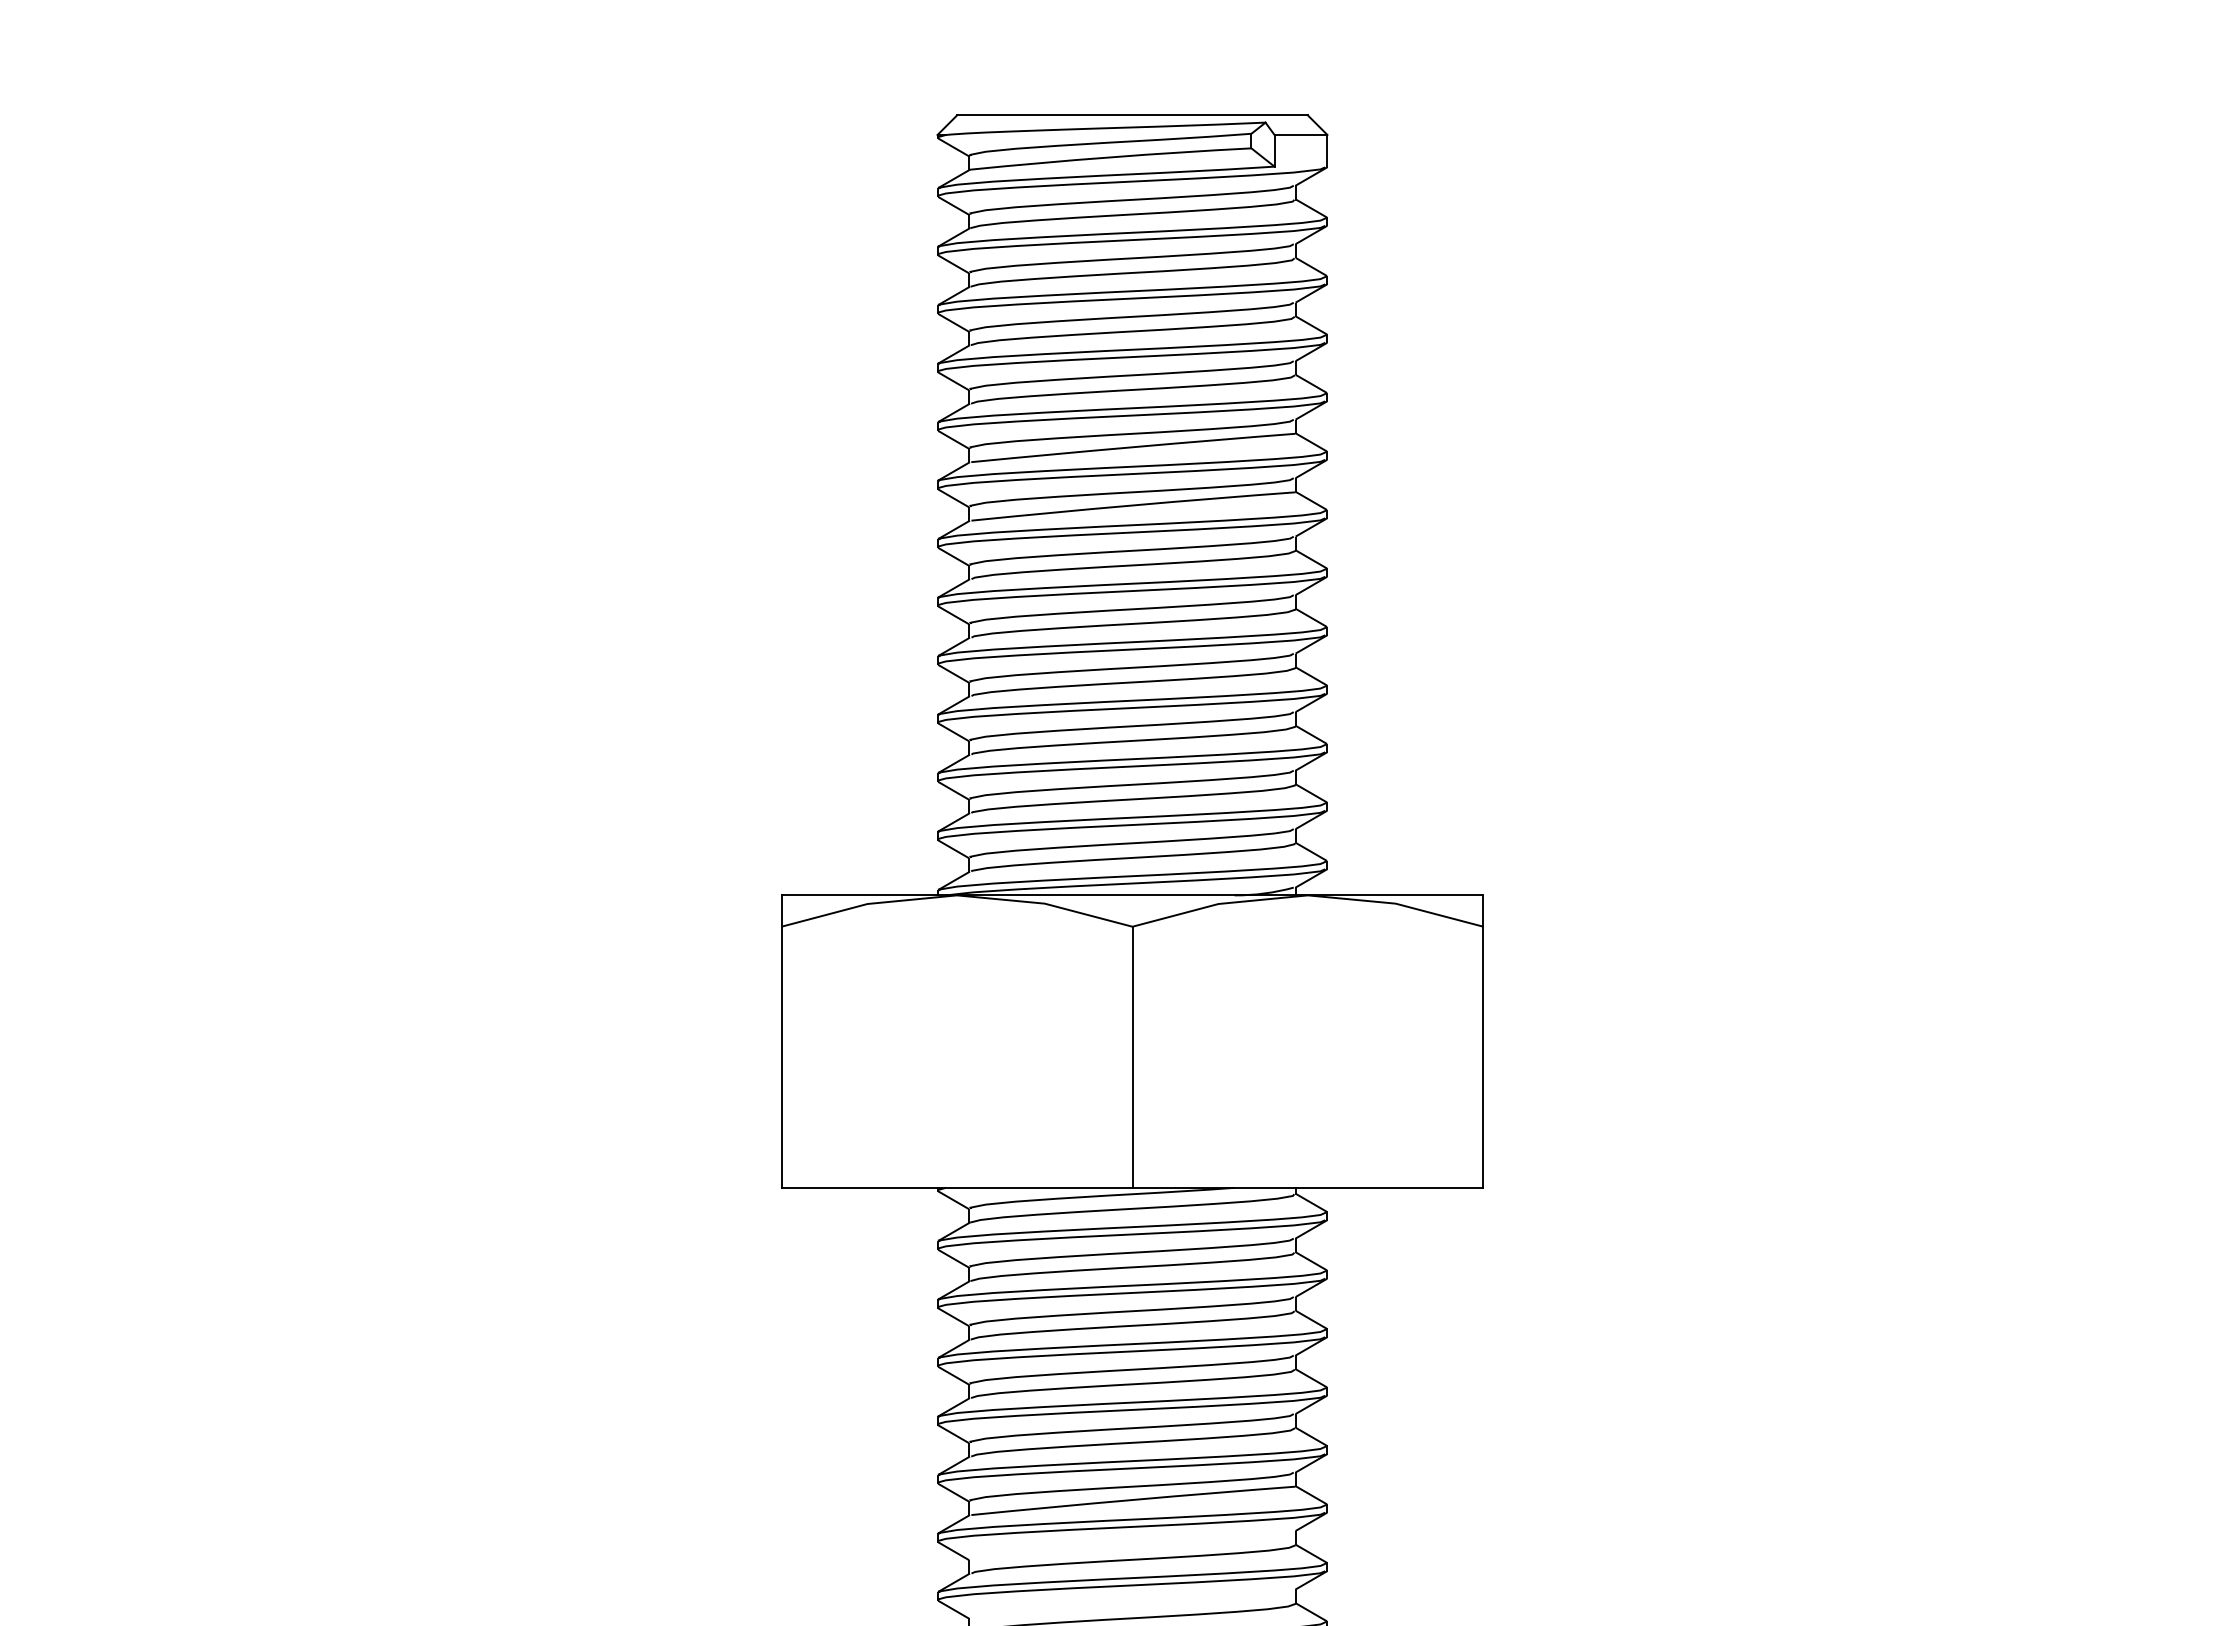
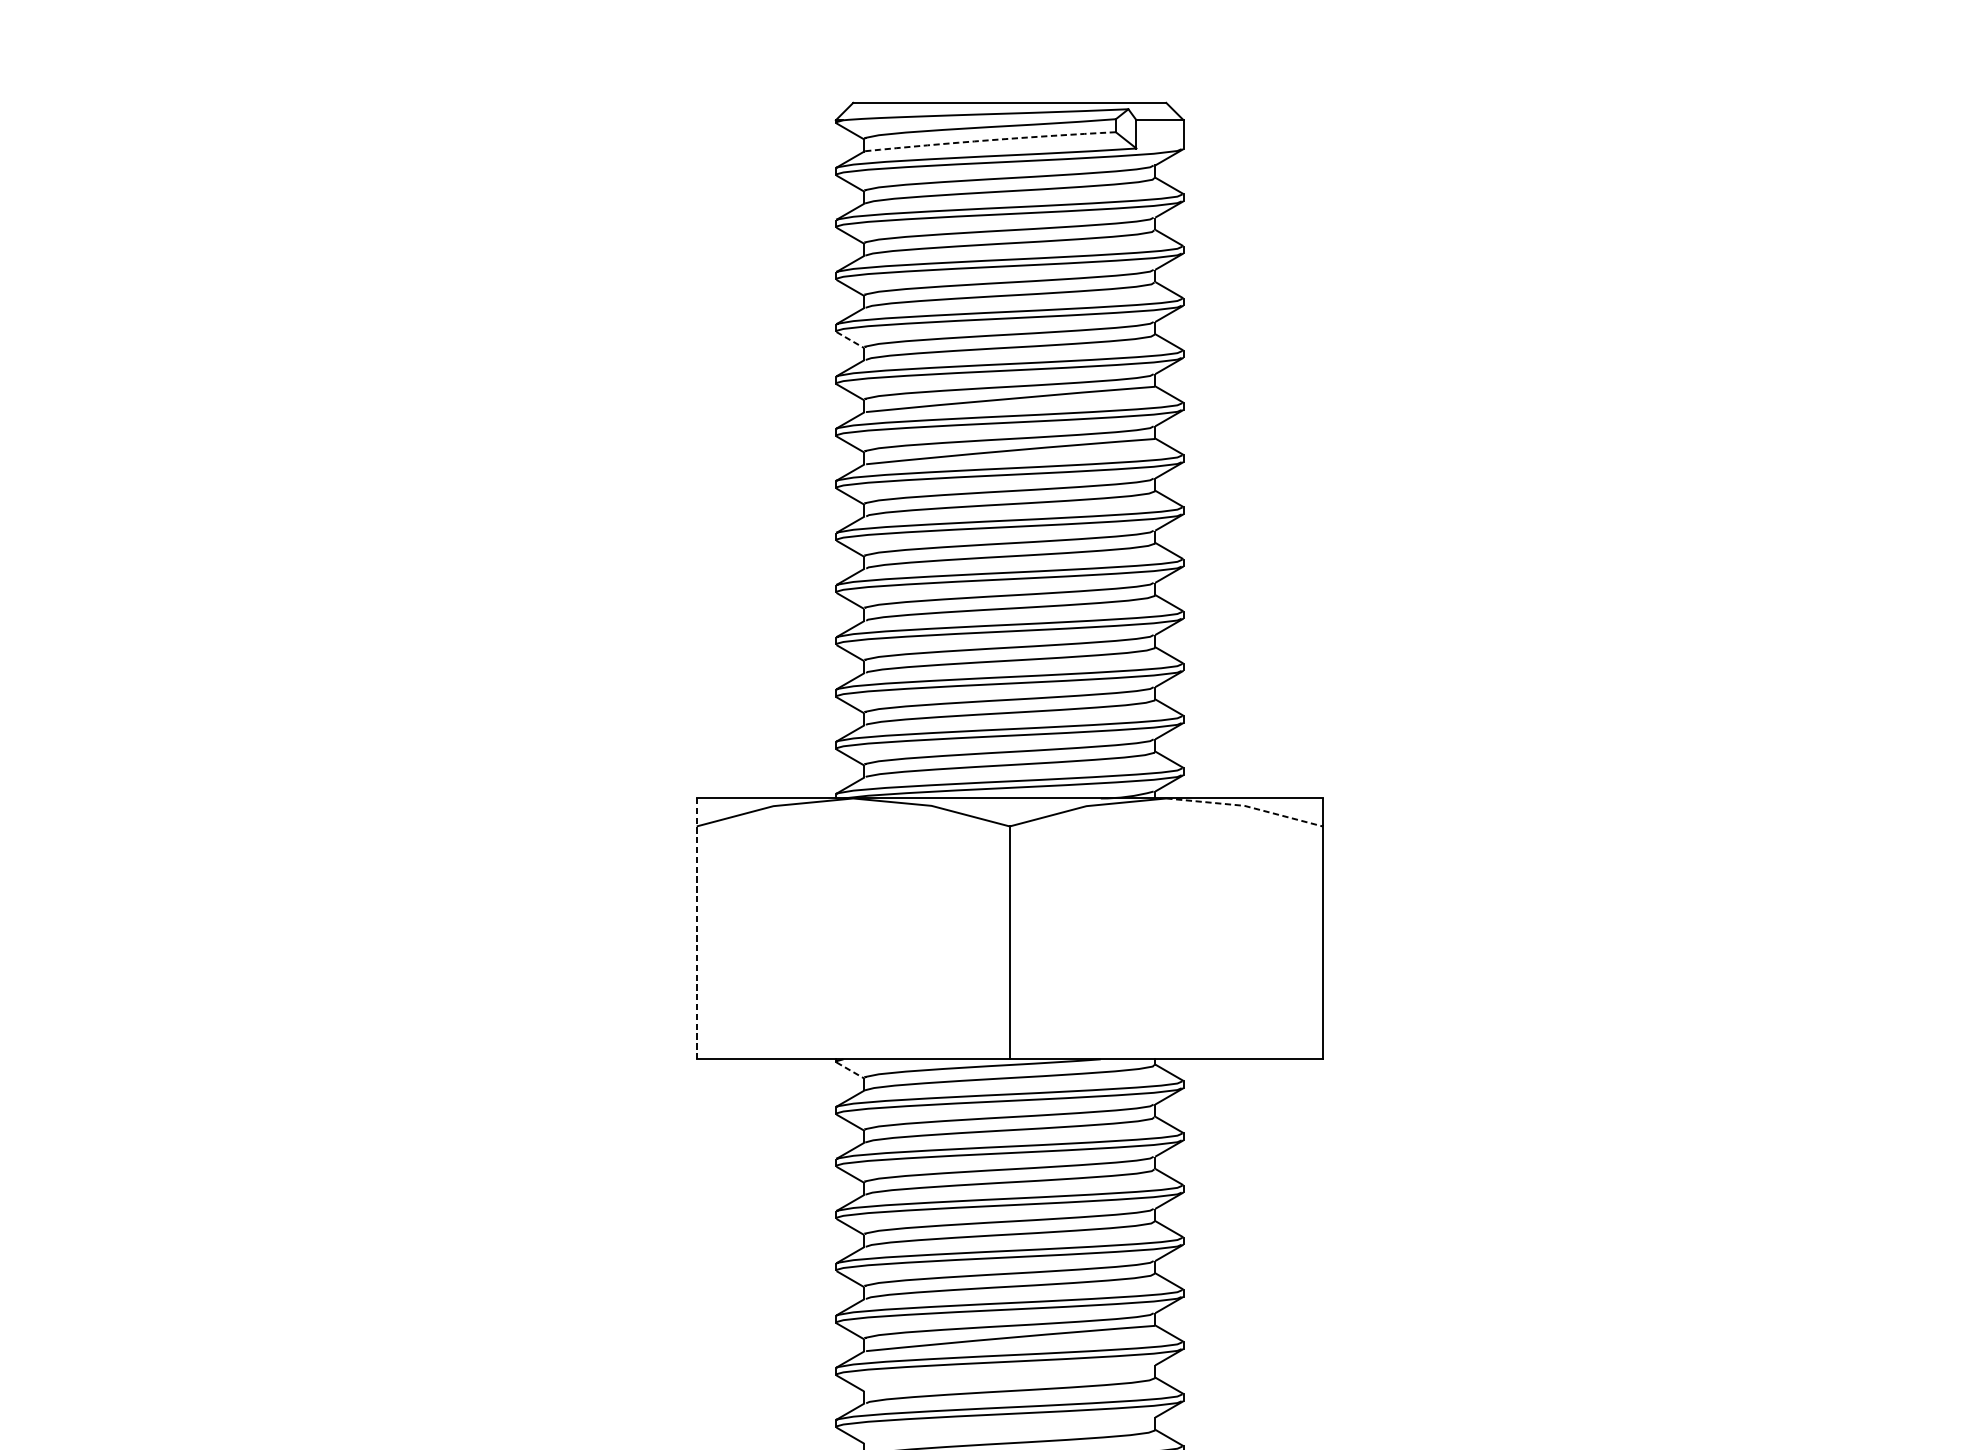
arc: (1110, 157) -> (990, 140), solid -> dashed
line: (954, 381) -> (851, 340), solid -> dashed
line: (1396, 903) -> (1245, 805), solid -> dashed
line: (781, 1041) -> (696, 928), solid -> dashed
line: (954, 1200) -> (851, 1070), solid -> dashed

